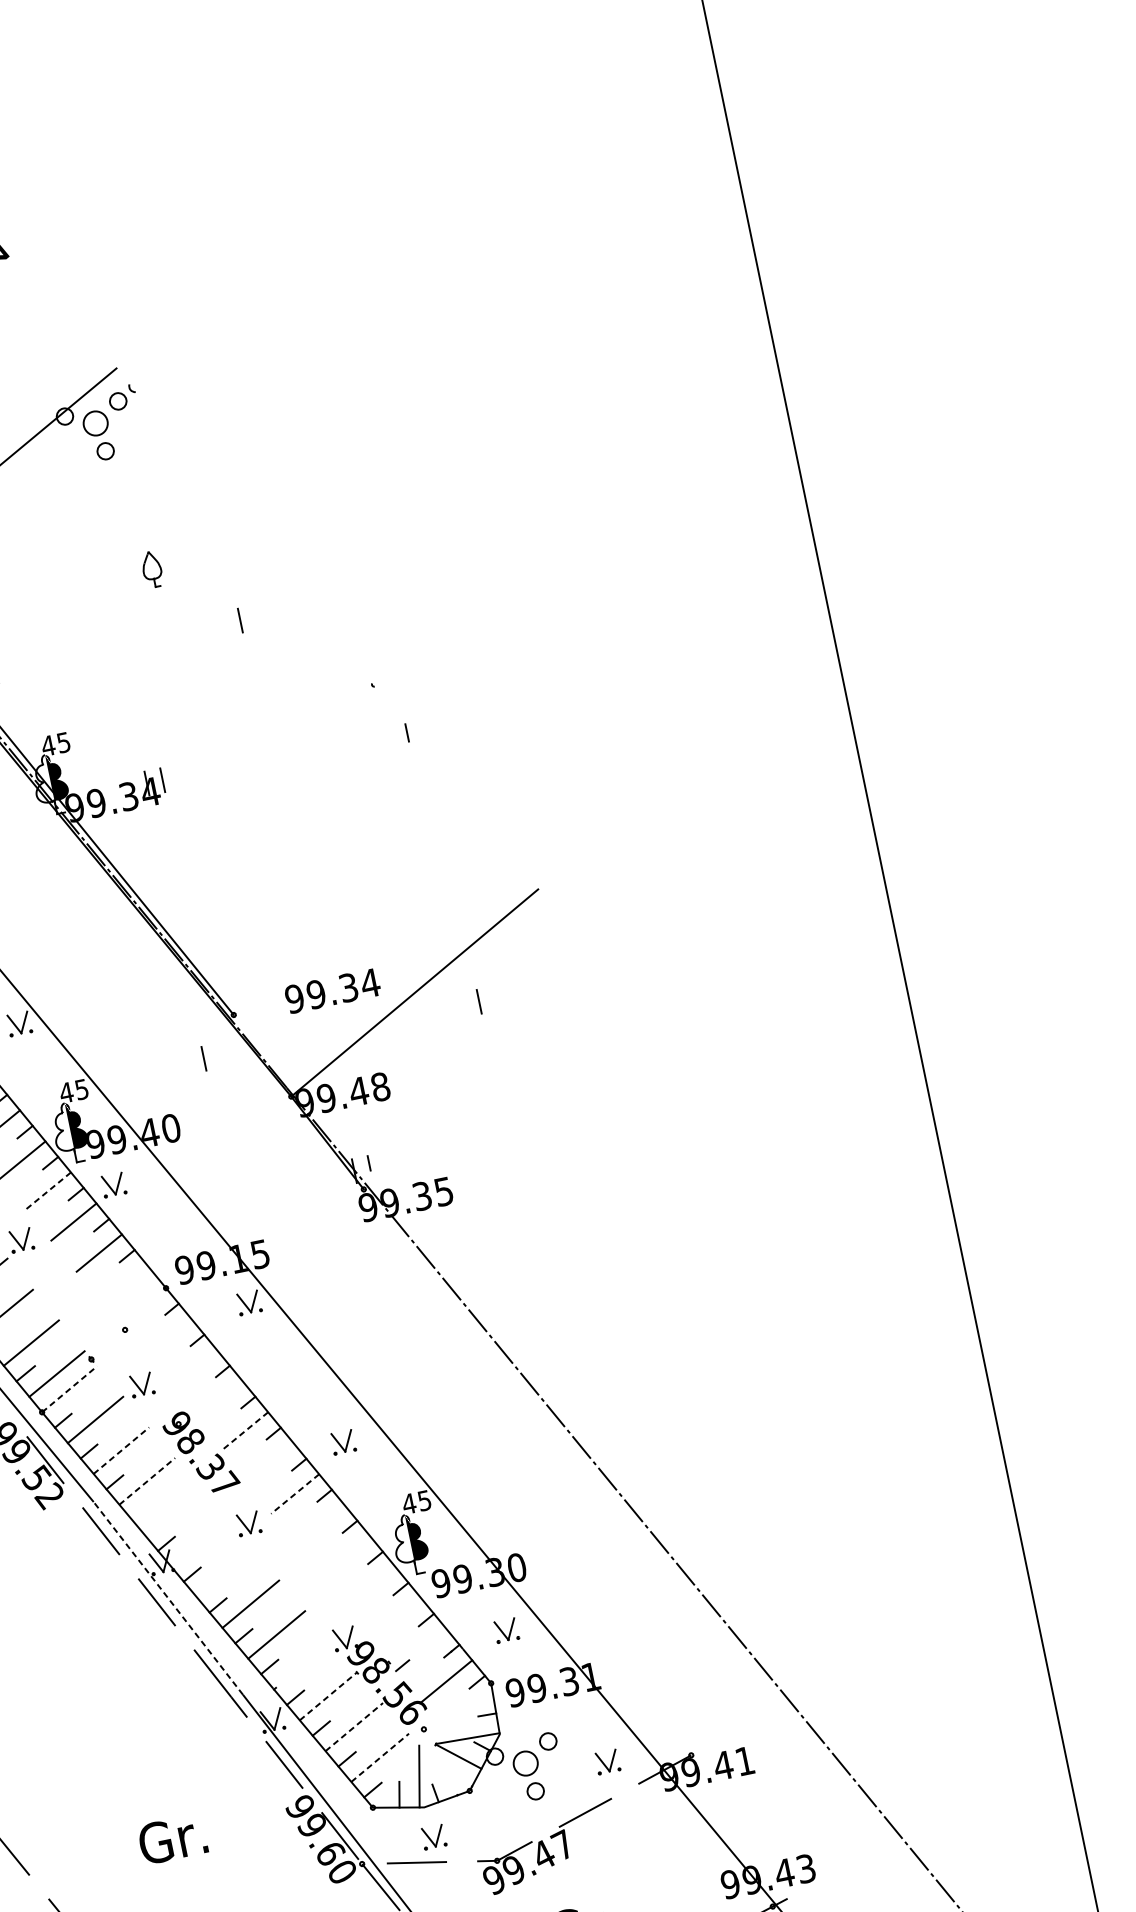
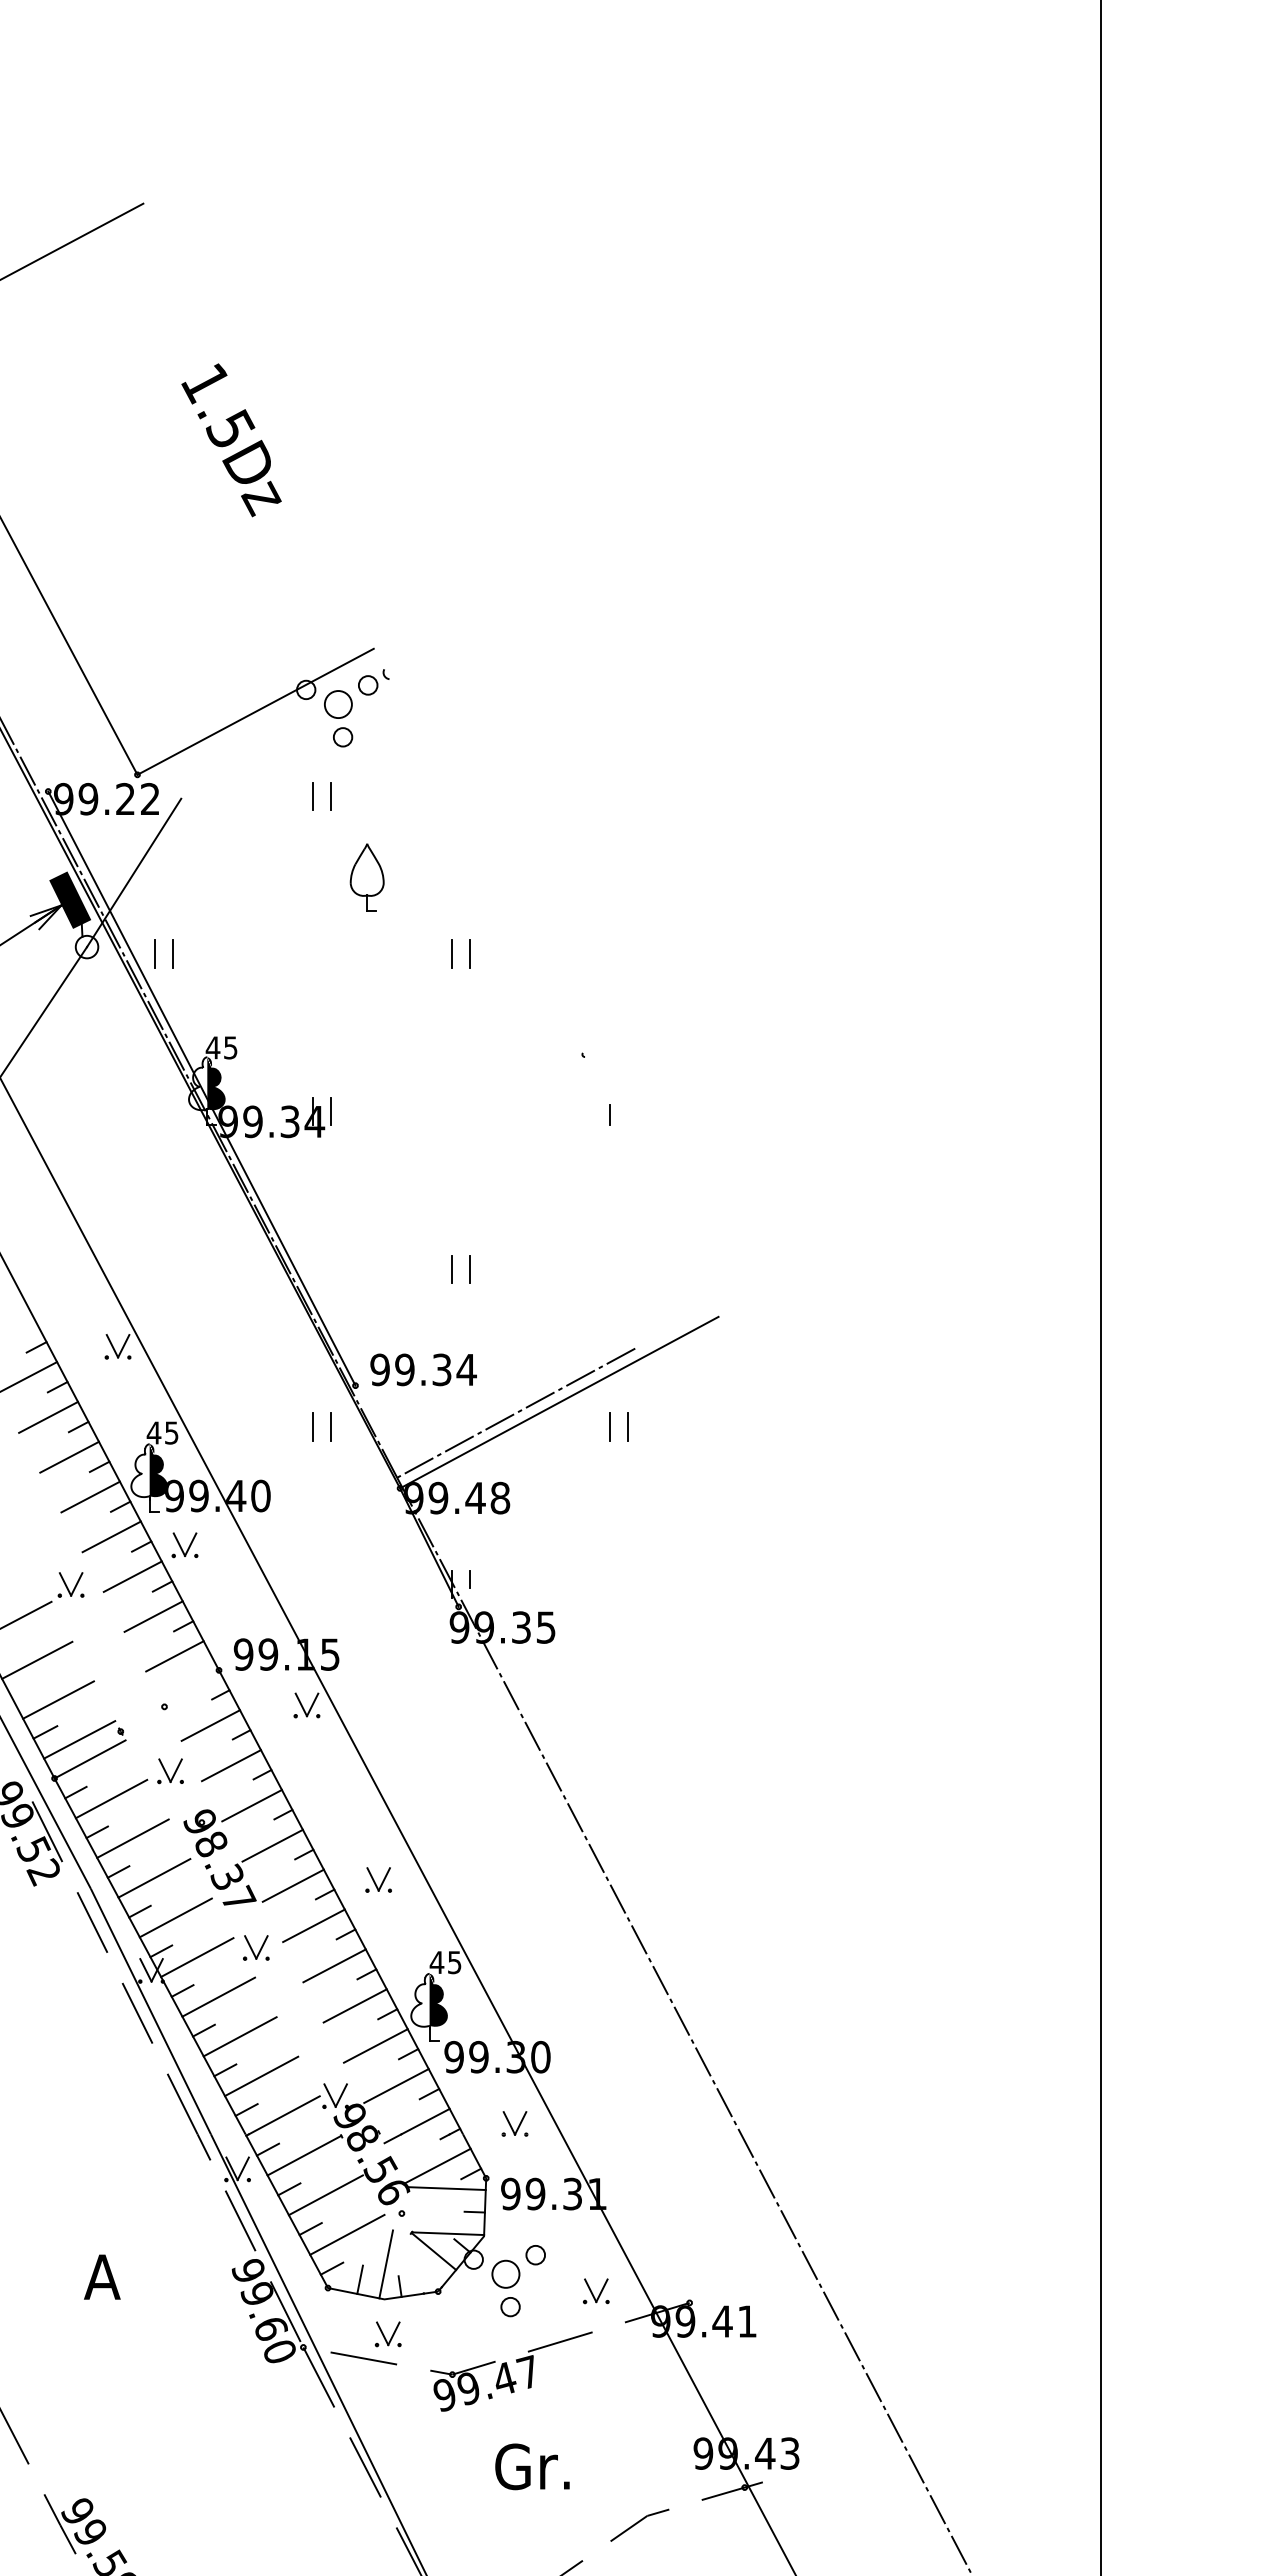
line: (105, 504) -> (330, 795), added
line: (89, 507) -> (312, 795), added
part: (151, 569) -> (366, 877), size x1.67
line: (256, 616) -> (470, 953), added
line: (312, 891) -> (470, 1268), added
line: (297, 895) -> (452, 1268), added
text: (332, 990) -> (423, 1369), moved
line: (463, 1004) -> (610, 1426), added
line: (379, 1009) -> (516, 1412), added
line: (219, 1055) -> (330, 1426), added
line: (48, 1190) -> (111, 1536), dashed -> solid
line: (124, 1284) -> (174, 1656), added
line: (168, 1337) -> (210, 1725), added
line: (193, 1369) -> (230, 1765), added
line: (70, 1389) -> (90, 1759), dashed -> solid
line: (218, 1400) -> (251, 1805), added
line: (244, 1431) -> (272, 1845), dashed -> solid
line: (120, 1450) -> (132, 1838), dashed -> solid
line: (269, 1462) -> (292, 1885), added
line: (147, 1481) -> (154, 1878), dashed -> solid
line: (294, 1493) -> (313, 1925), dashed -> solid
line: (172, 1511) -> (175, 1917), added
line: (140, 1513) -> (139, 1911), added
line: (320, 1524) -> (334, 1965), added
line: (199, 1542) -> (197, 1957), added
line: (344, 1556) -> (354, 2005), added
line: (224, 1573) -> (218, 1996), added
line: (370, 1587) -> (375, 2045), added
line: (167, 1598) -> (150, 2011), dashed -> solid
line: (396, 1618) -> (396, 2085), added
line: (427, 1644) -> (425, 2121), added
line: (302, 1665) -> (283, 2115), added
line: (328, 1696) -> (304, 2155), dashed -> solid
line: (457, 1699) -> (445, 2188), added
line: (354, 1727) -> (326, 2195), dashed -> solid
line: (380, 1757) -> (347, 2234), dashed -> solid
text: (172, 1838) -> (100, 2276), Gr. -> A

